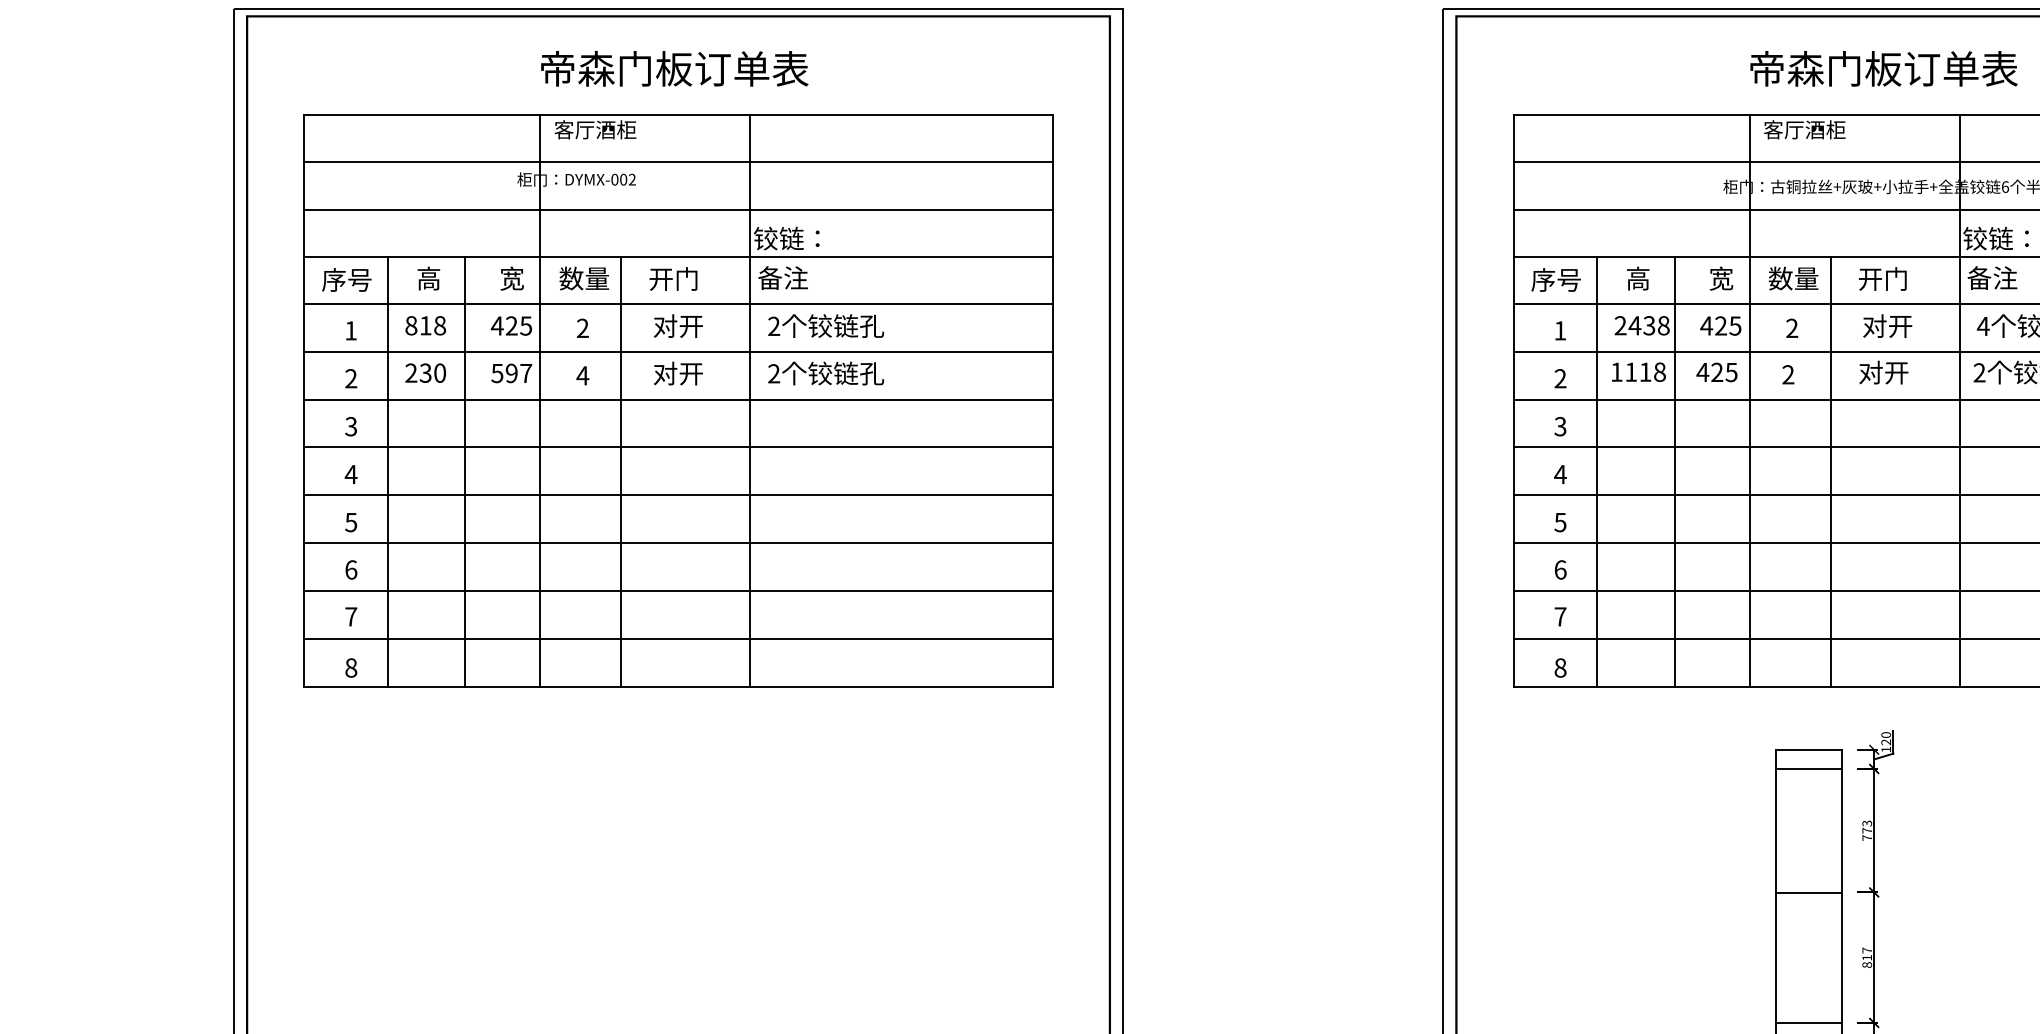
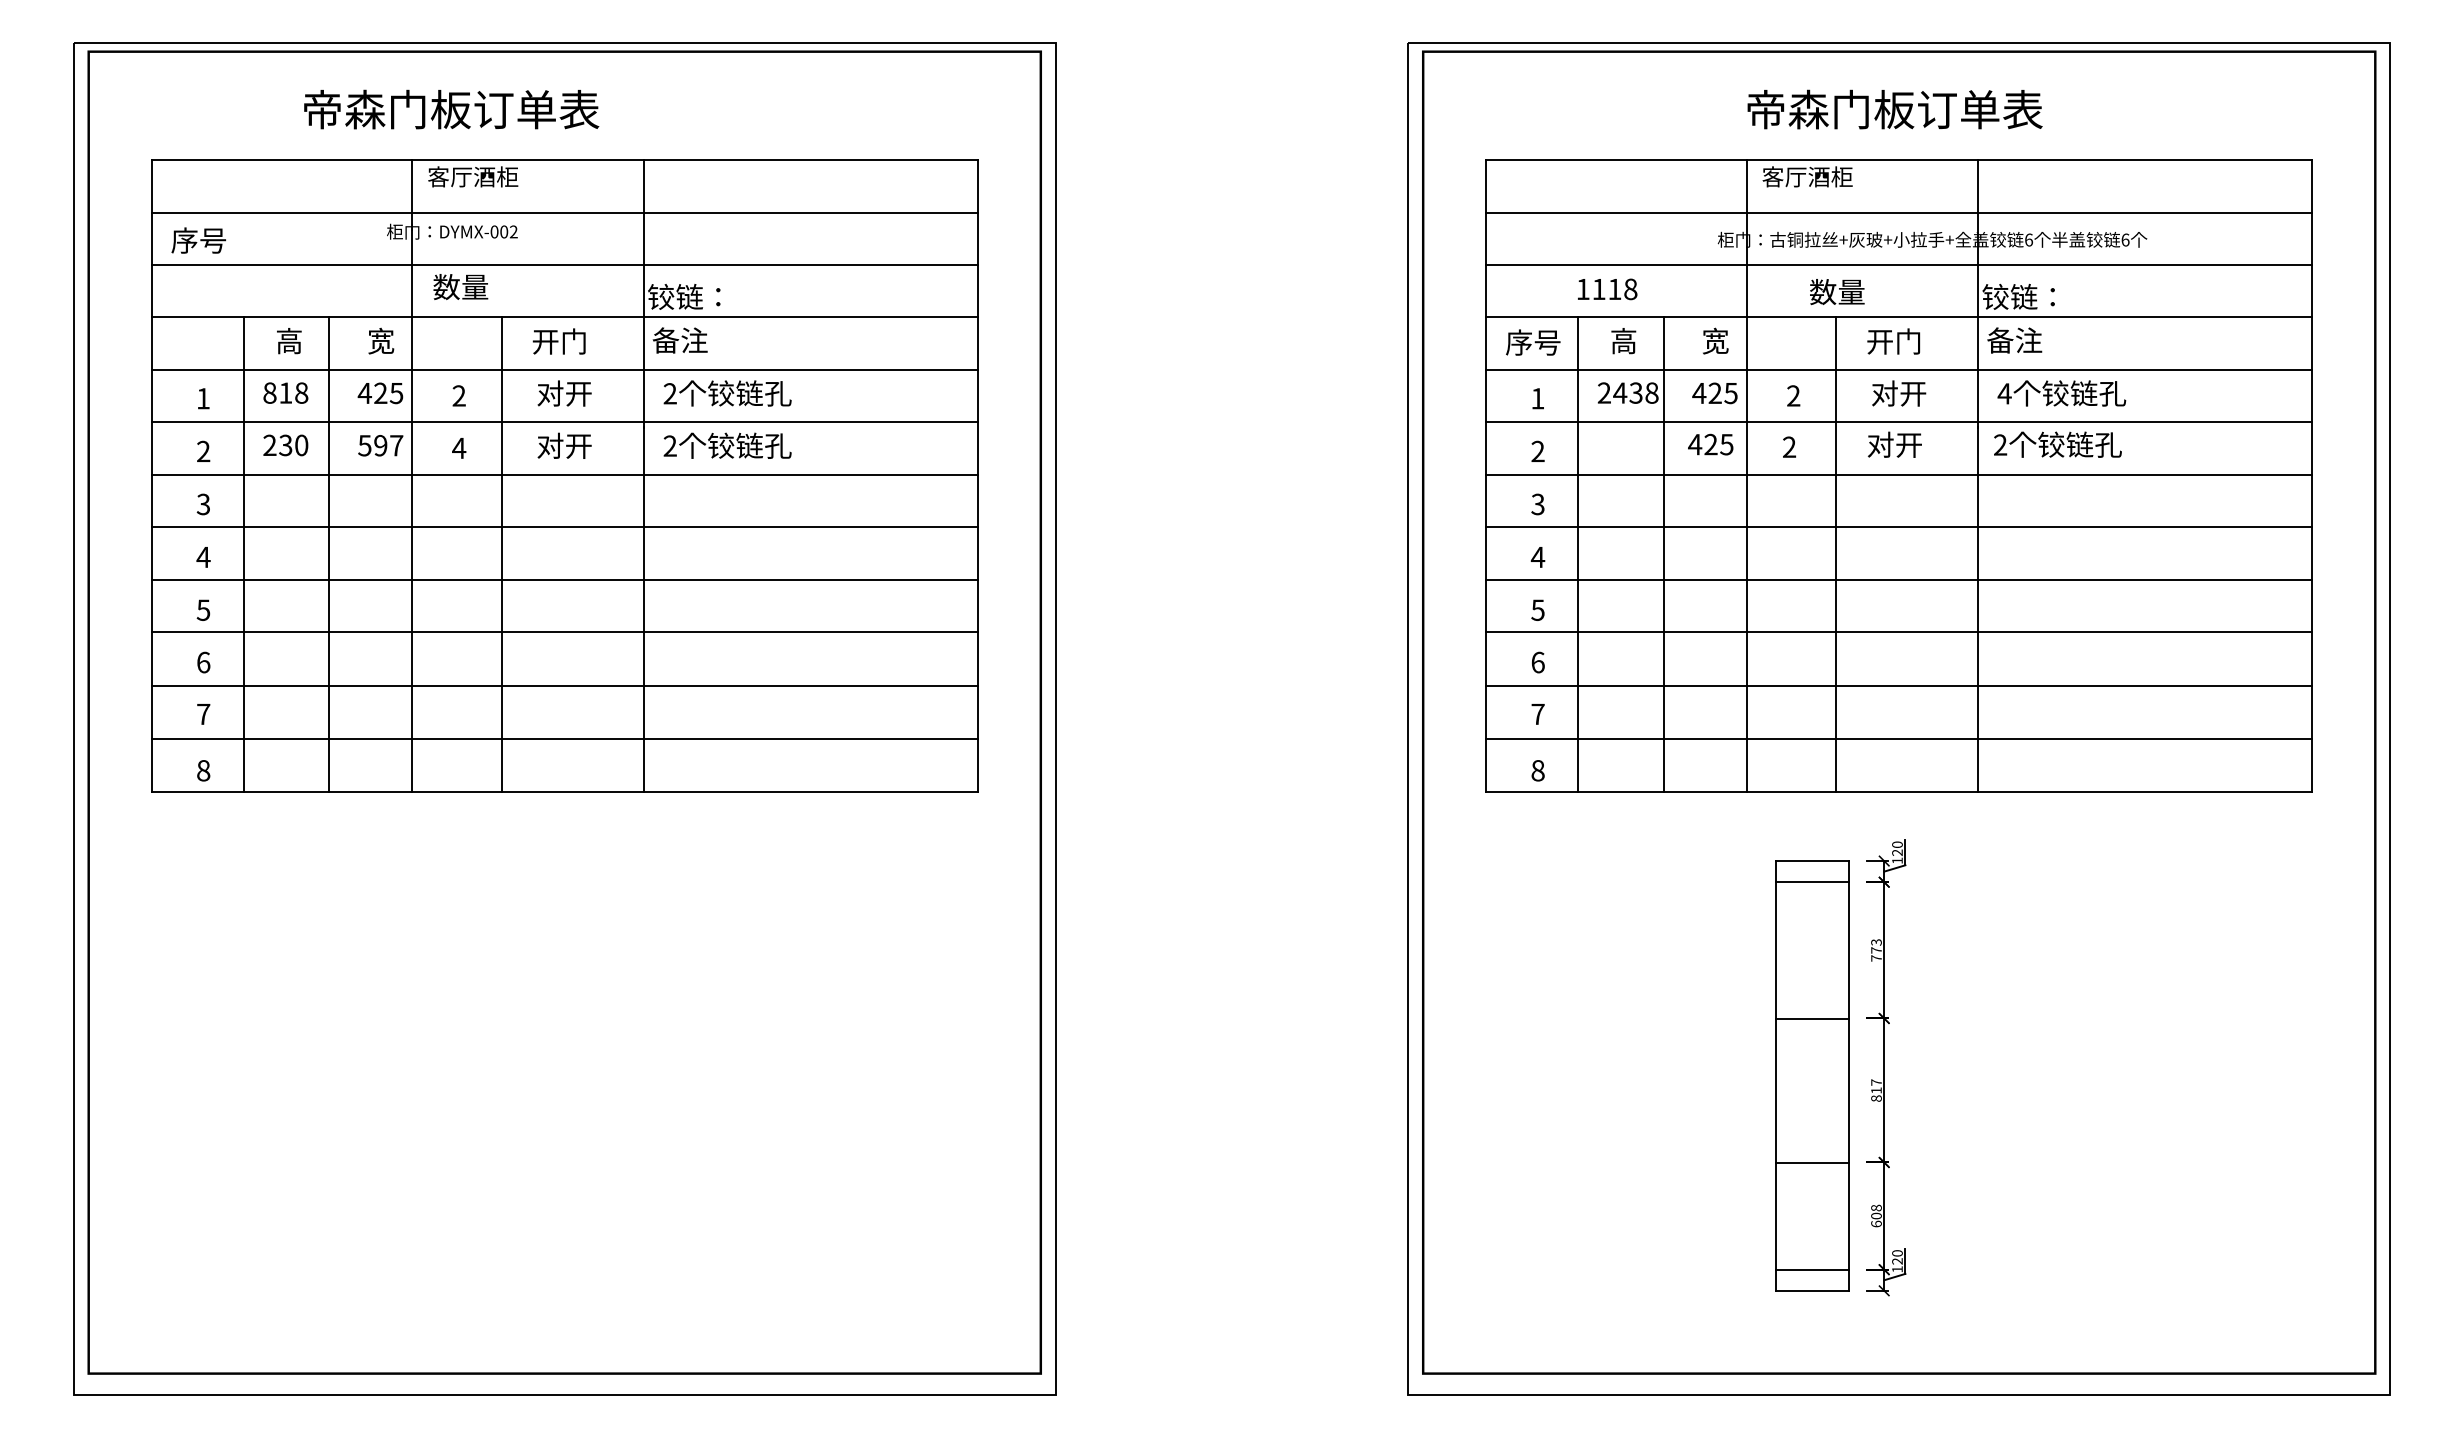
text: (674, 68) -> (451, 109), moved
text: (584, 278) -> (460, 286), moved
text: (1793, 278) -> (1837, 292), moved
text: (346, 279) -> (198, 240), moved
text: (1638, 372) -> (1607, 289), moved

